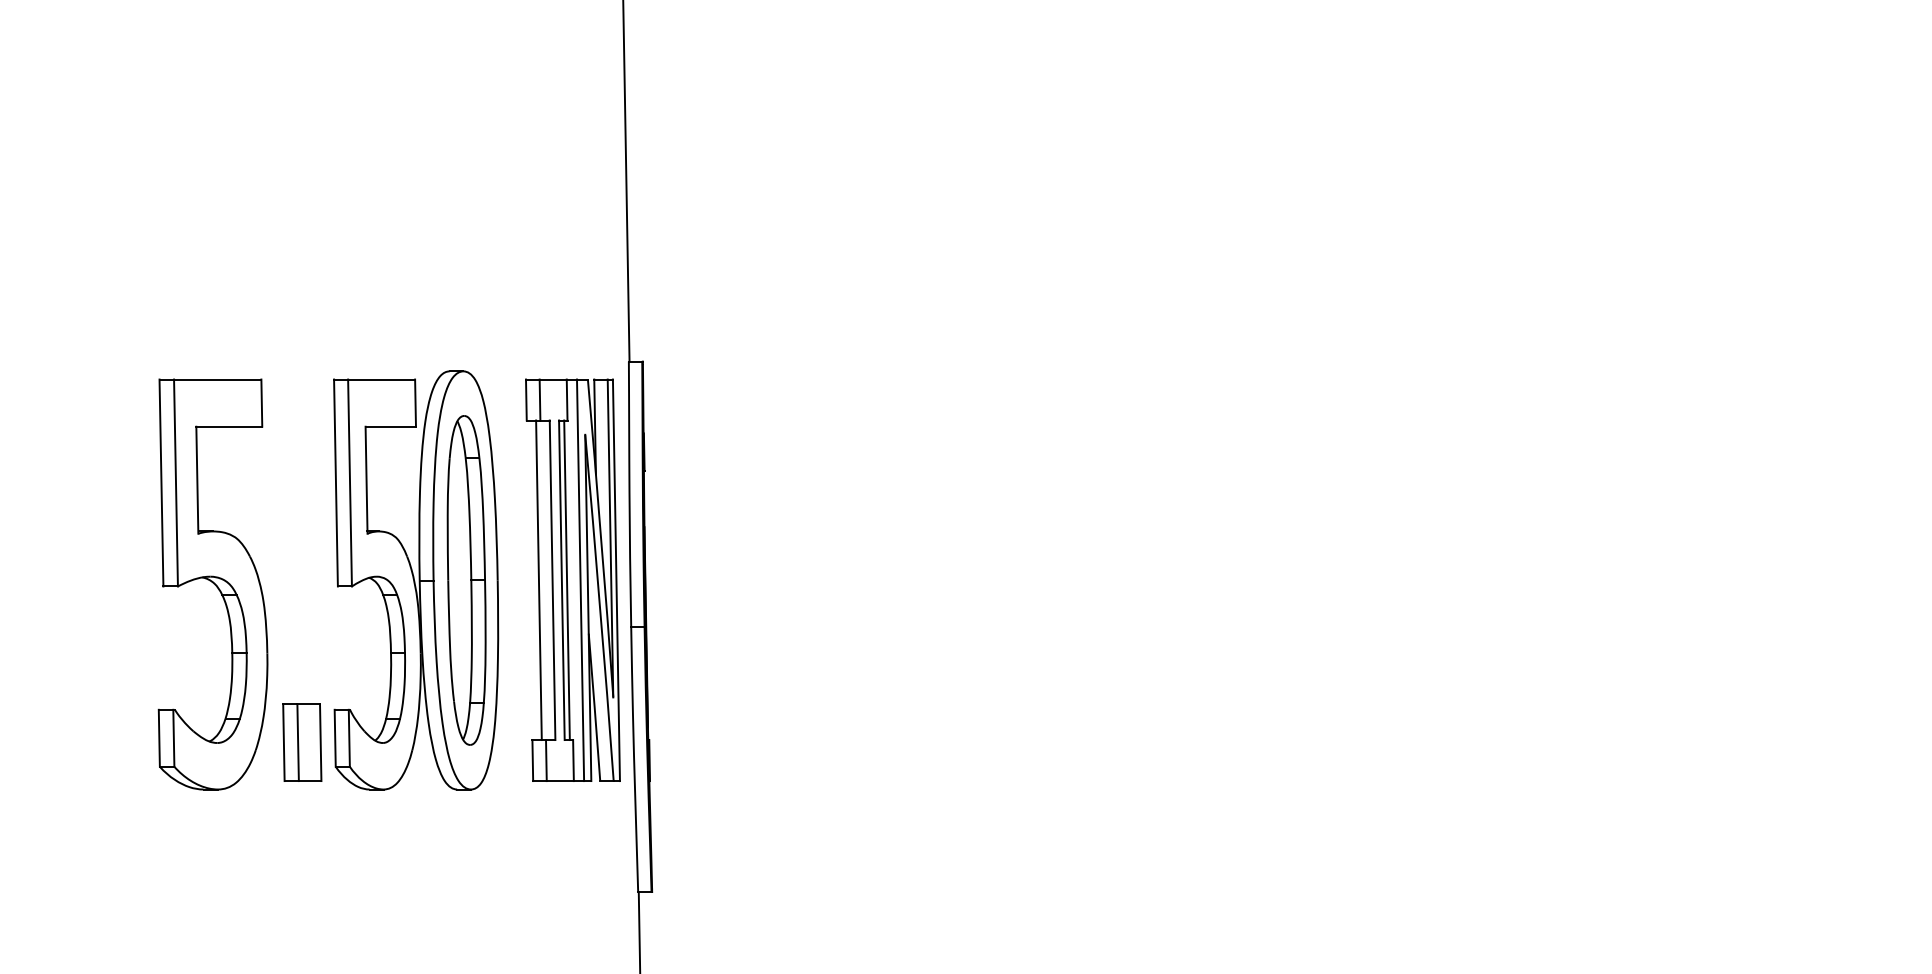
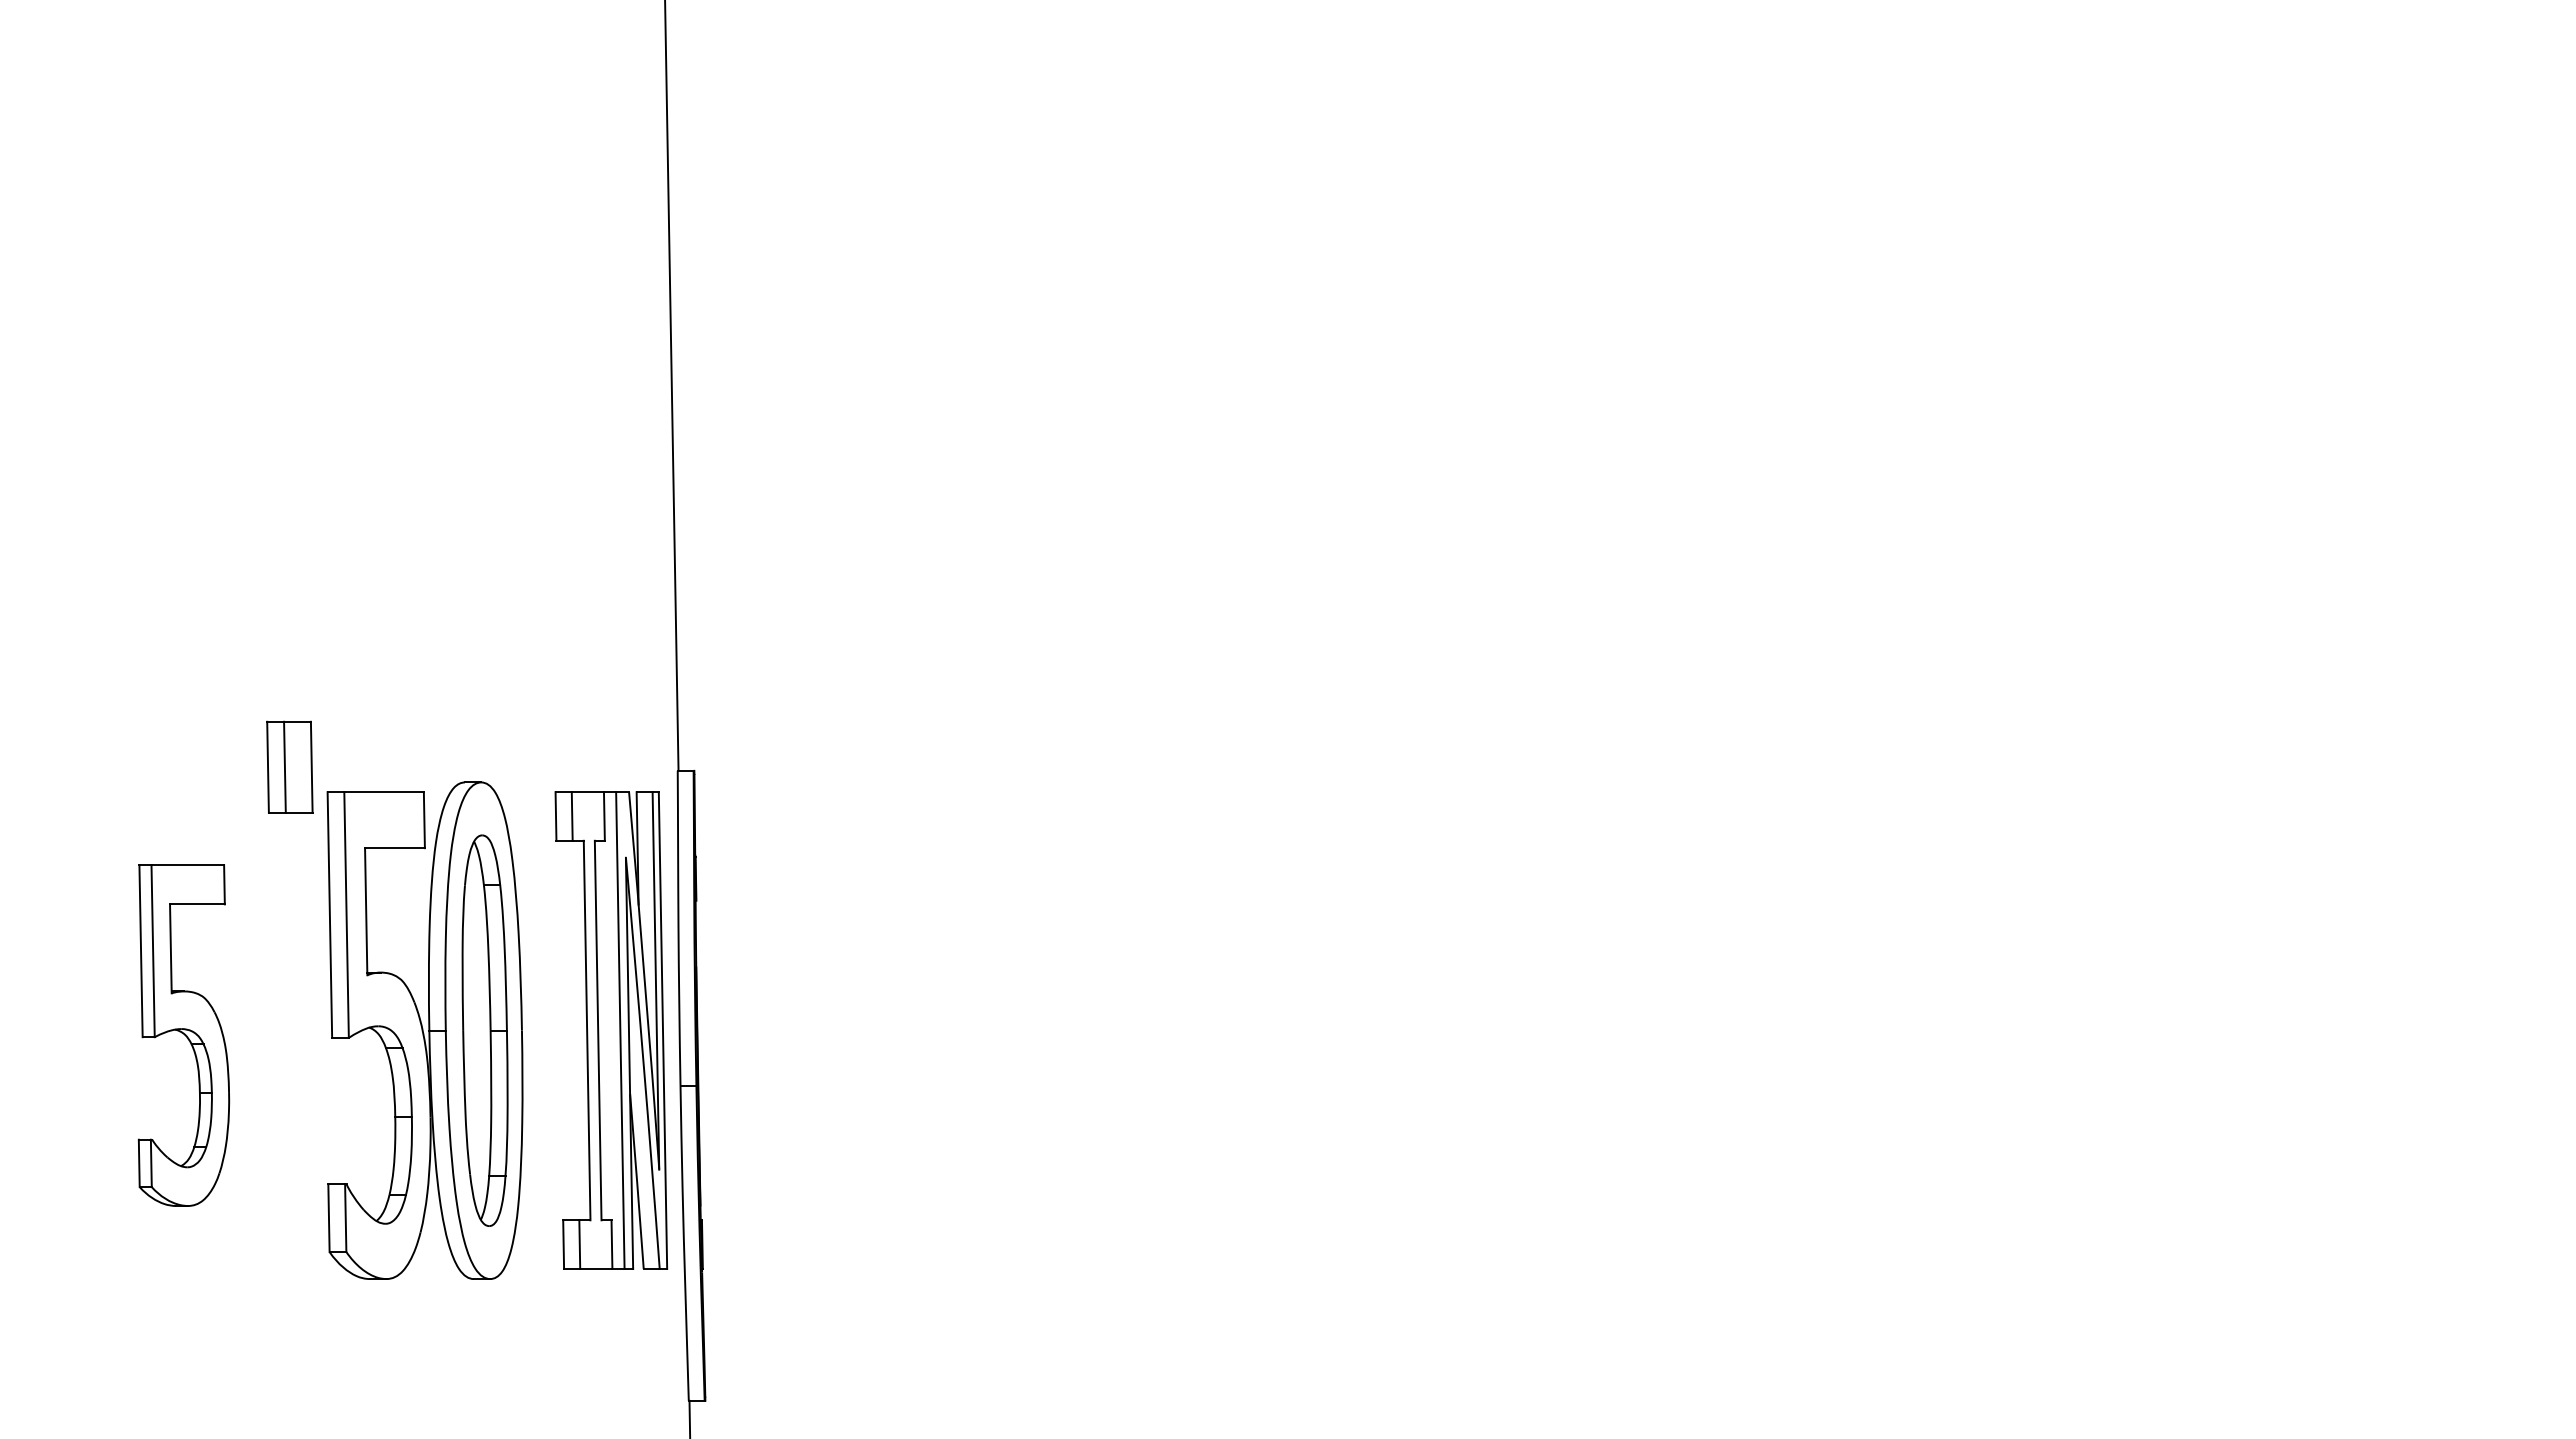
line: (538, 580) -> (570, 1030), removed
line: (566, 580) -> (603, 1030), removed
part: (212, 584) -> (183, 1035), size x0.7
part: (301, 741) -> (289, 766), moved

